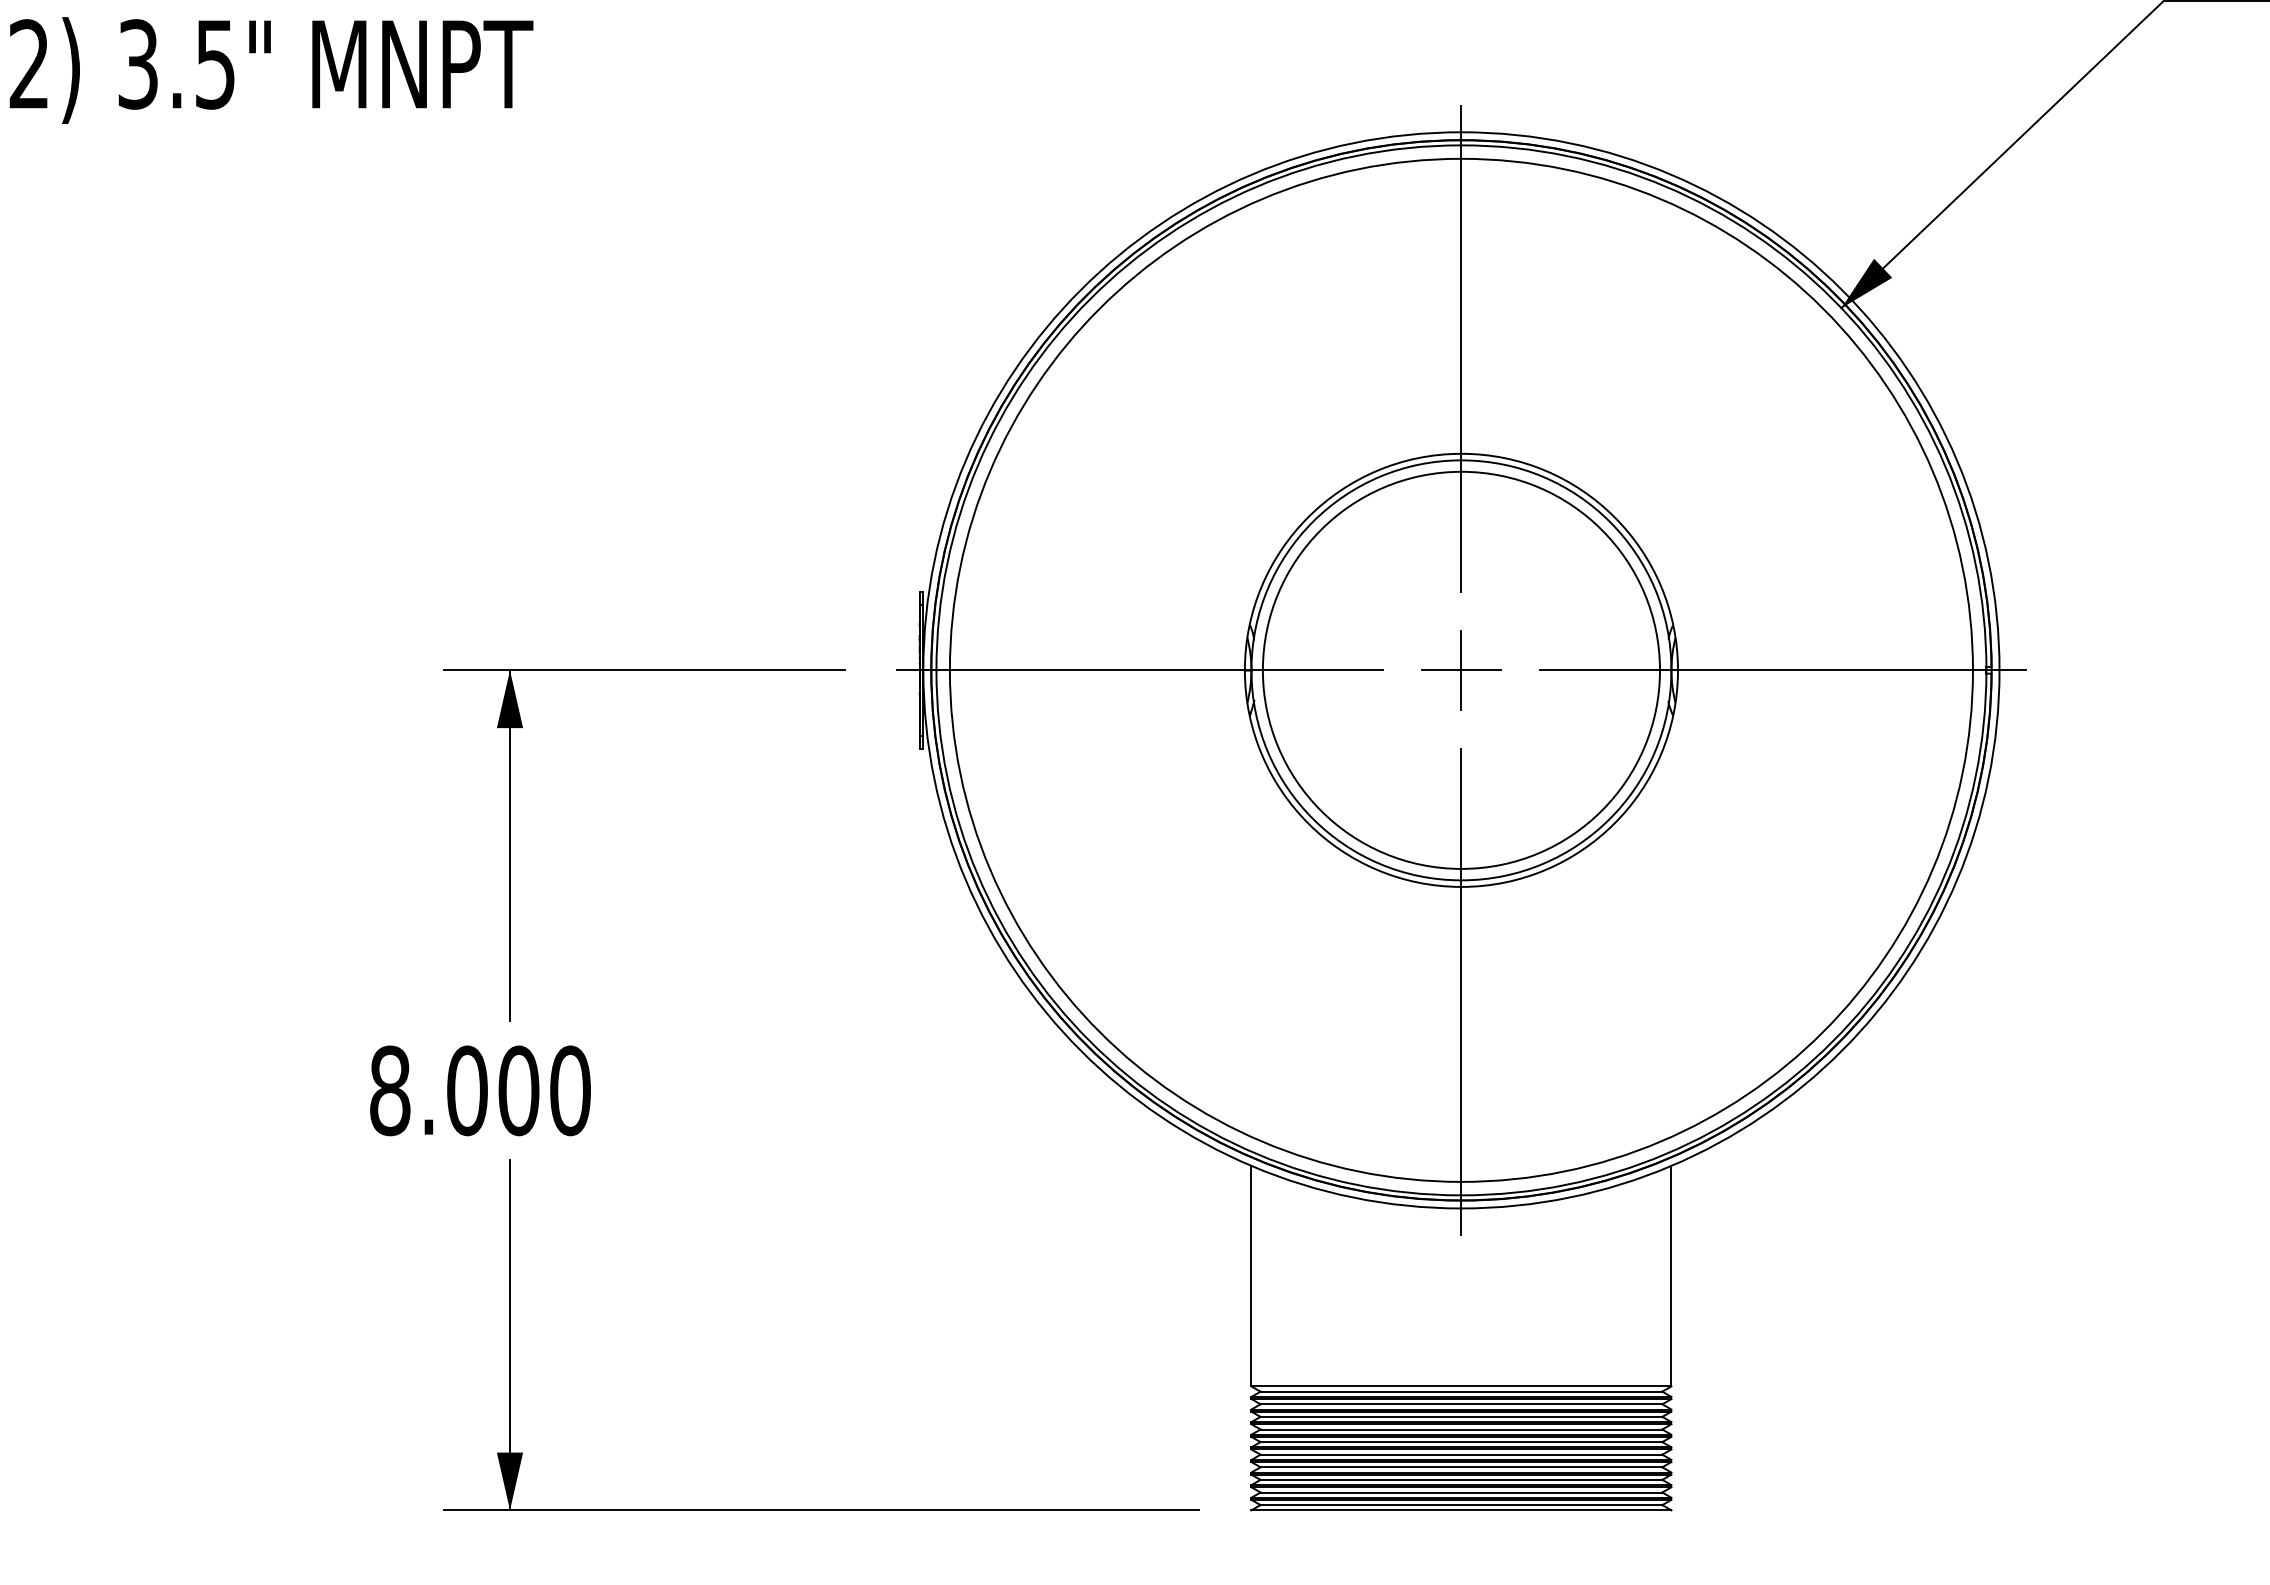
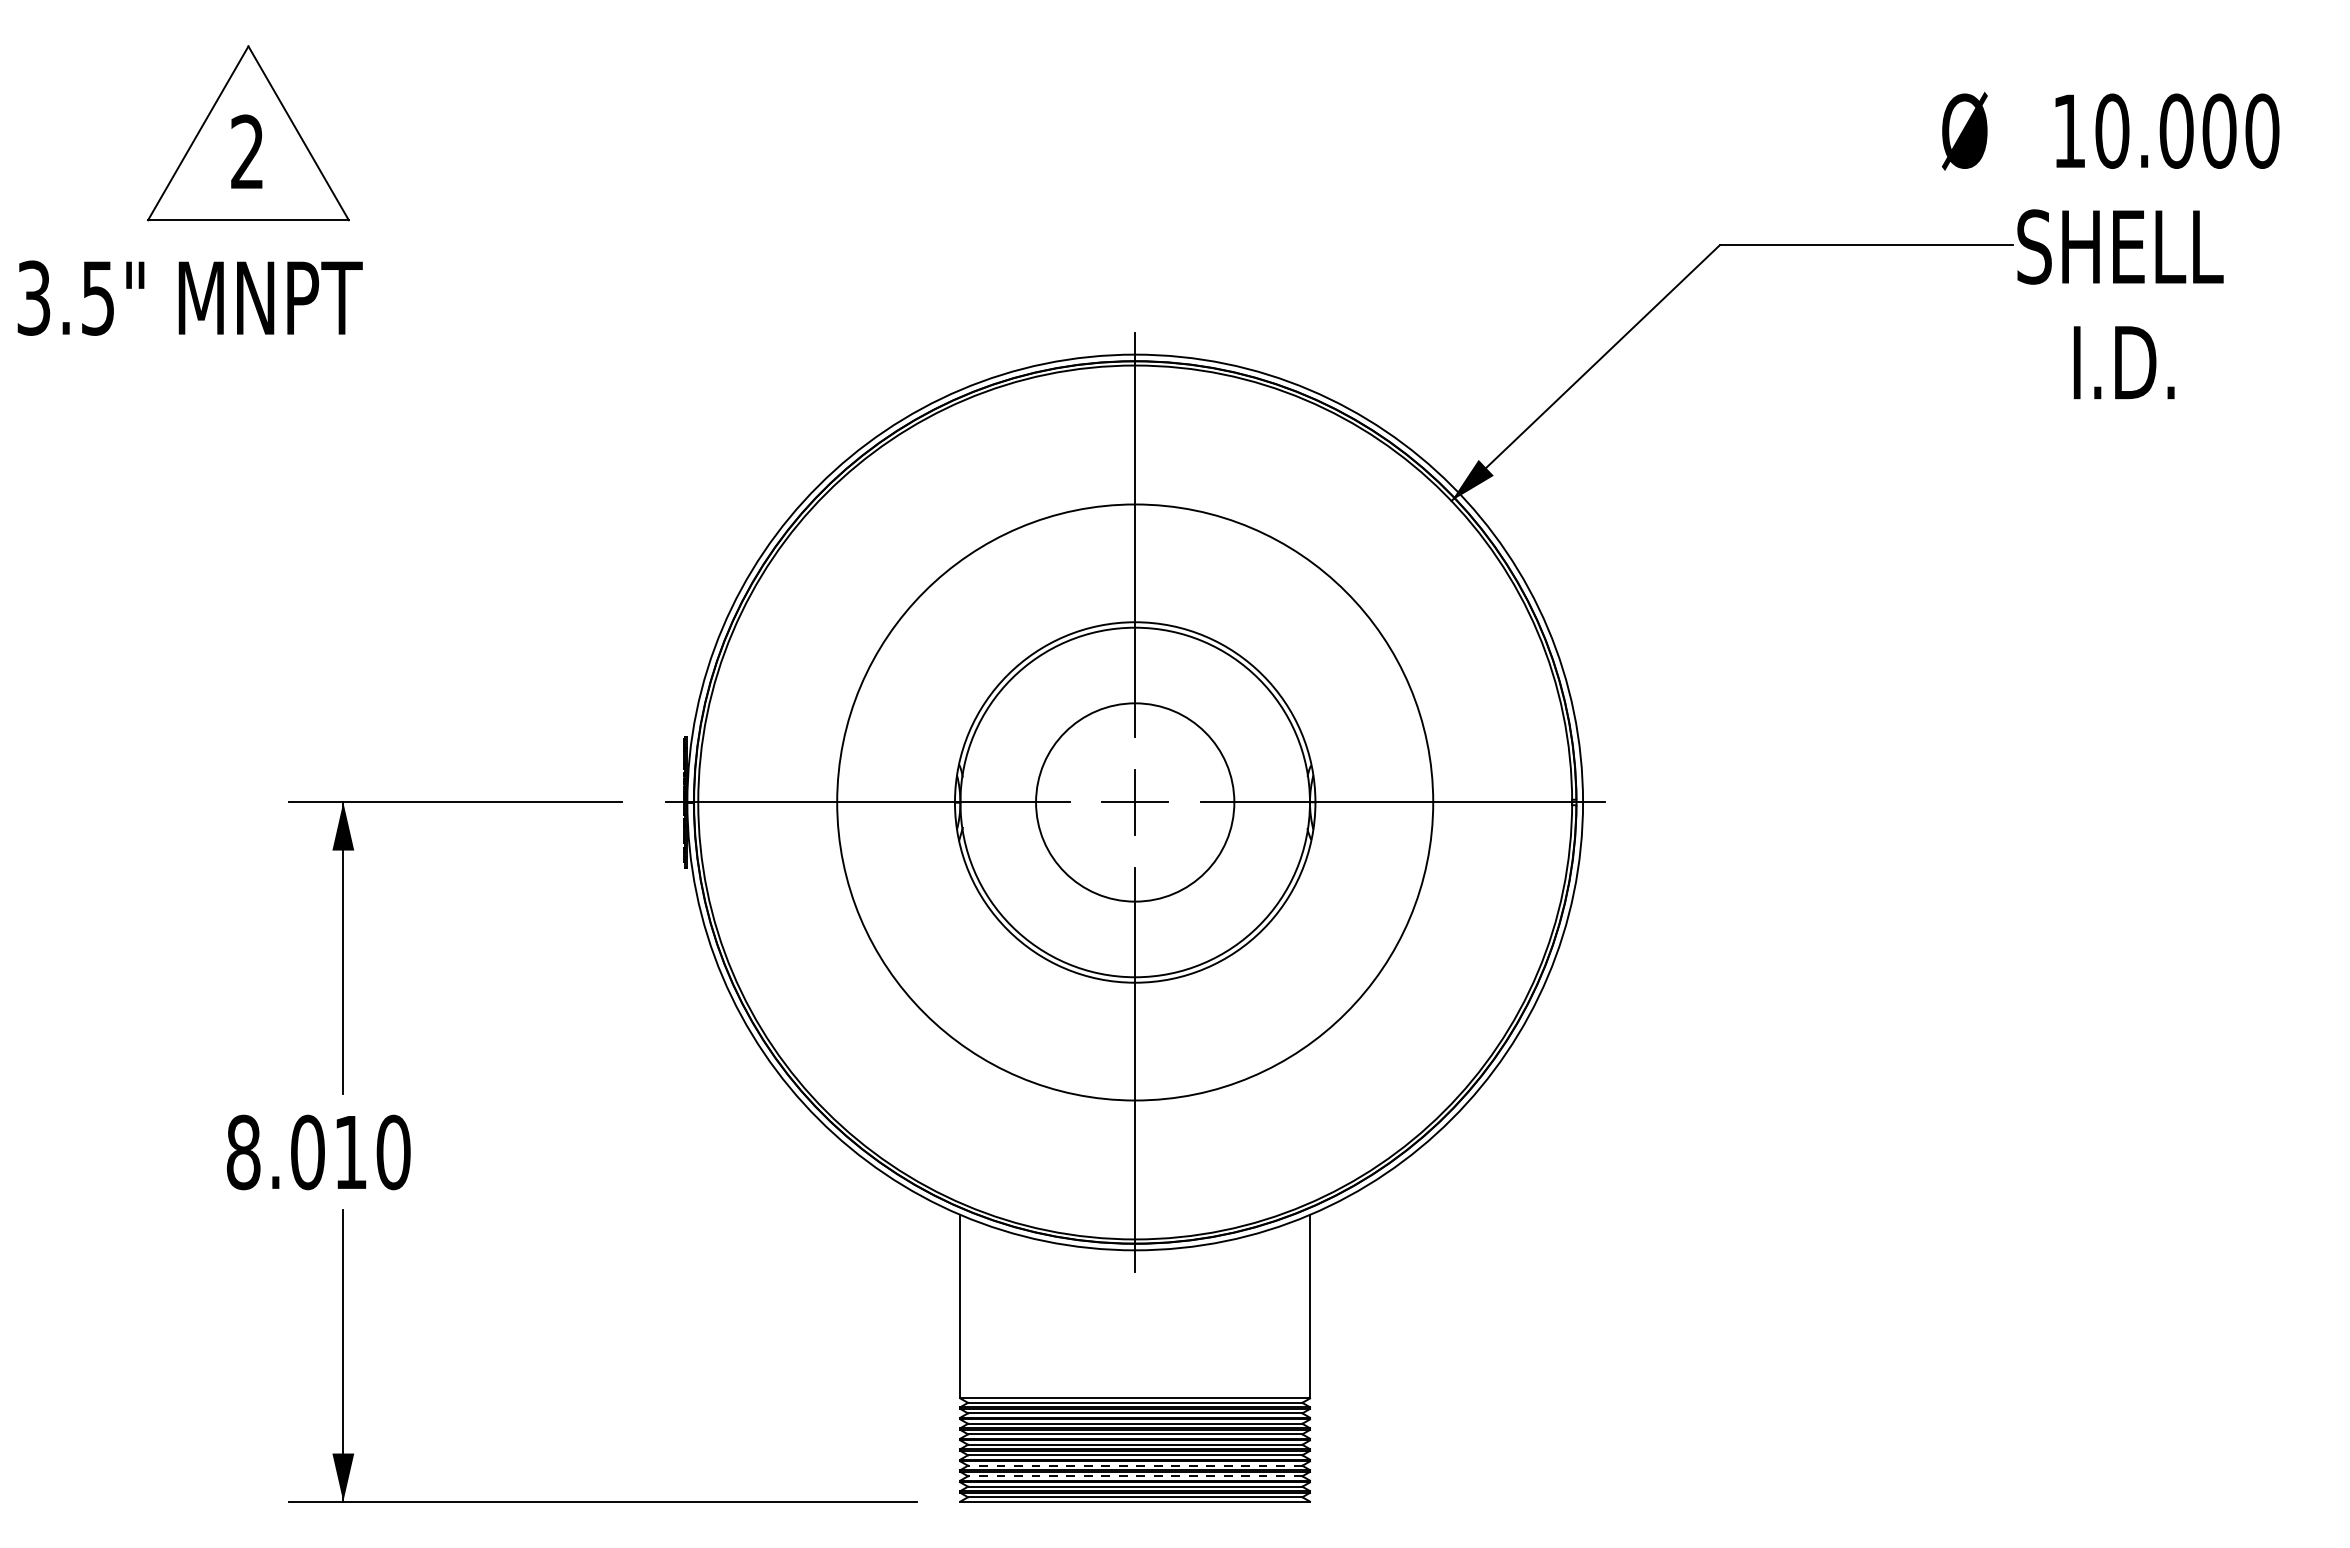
circle: (1460, 670) -> (1134, 802), size x0.6
circle: (1460, 670) -> (1134, 802), size x0.7
text: (518, 1090) -> (350, 1152), 8.000 -> 8.010
line: (1460, 1466) -> (1134, 1465), solid -> dashed
line: (1460, 1480) -> (1134, 1476), solid -> dashed

